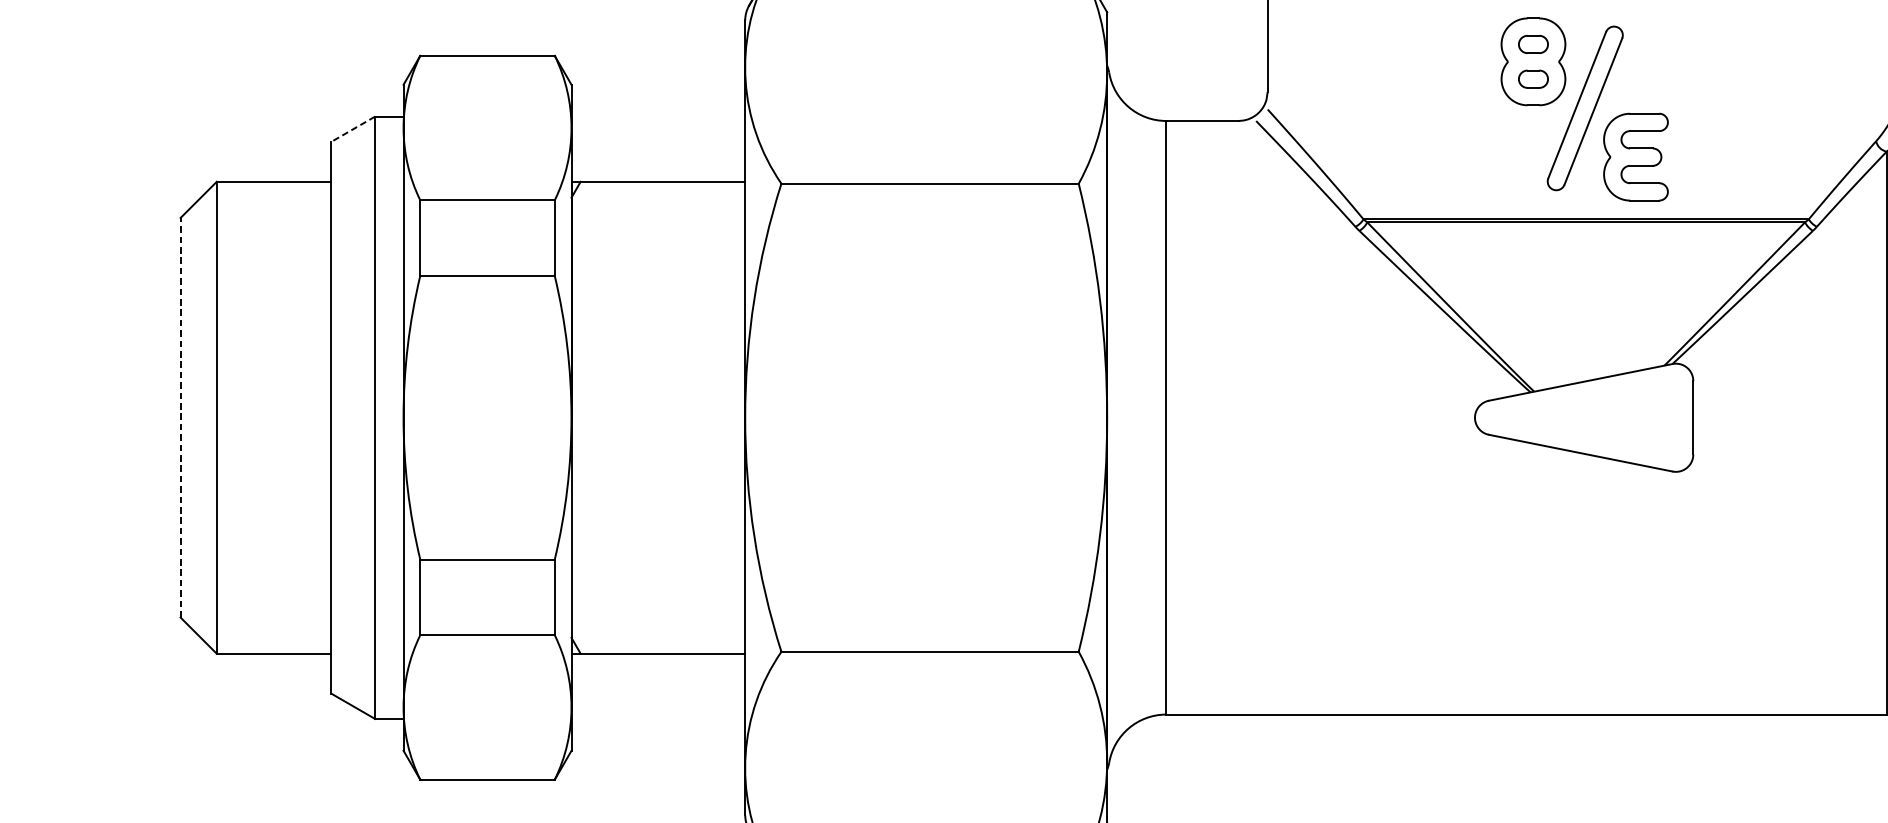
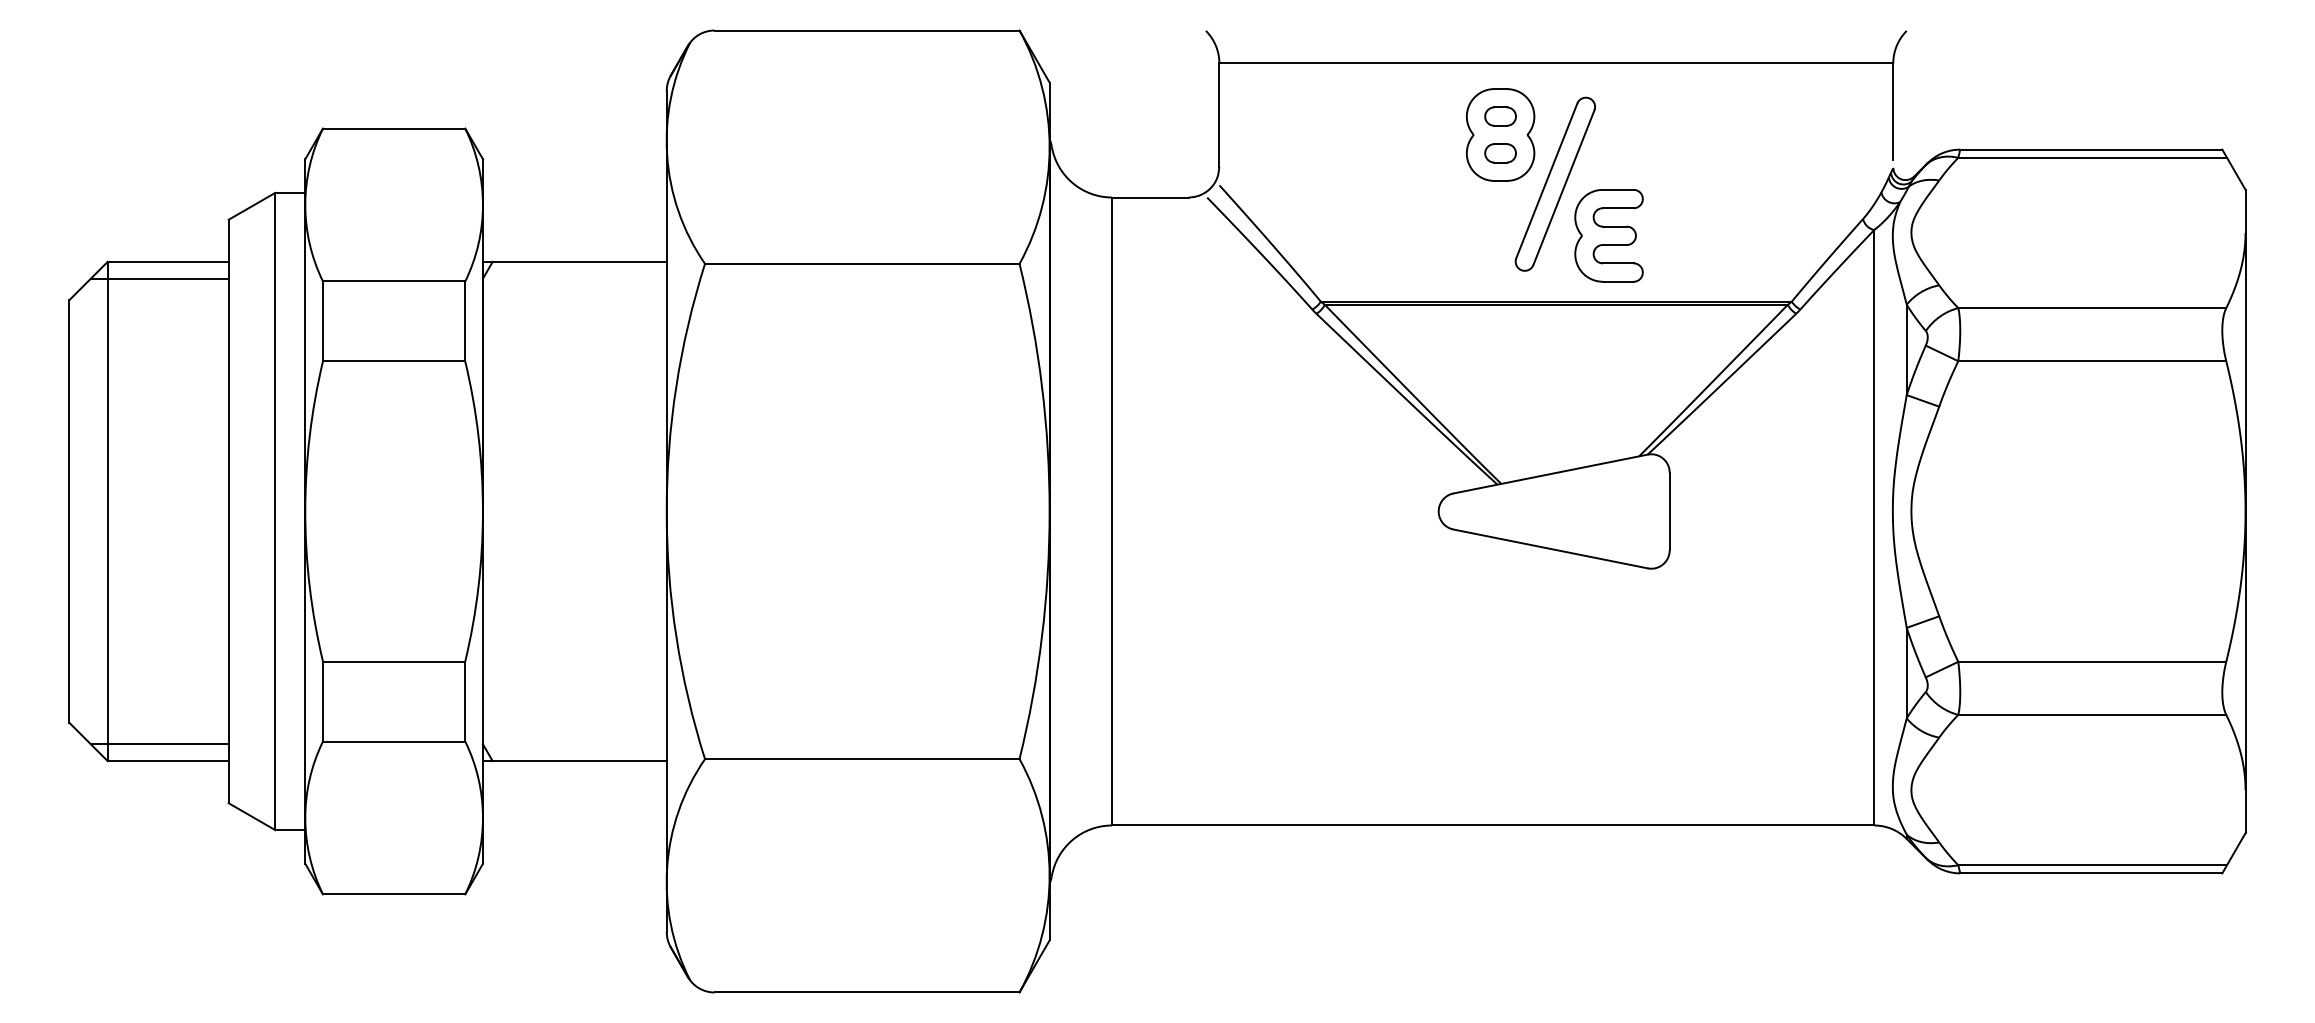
line: (352, 129) -> (251, 206), dashed -> solid
line: (265, 197) -> (159, 278), added
line: (180, 417) -> (69, 511), dashed -> solid
line: (265, 638) -> (159, 744), added

